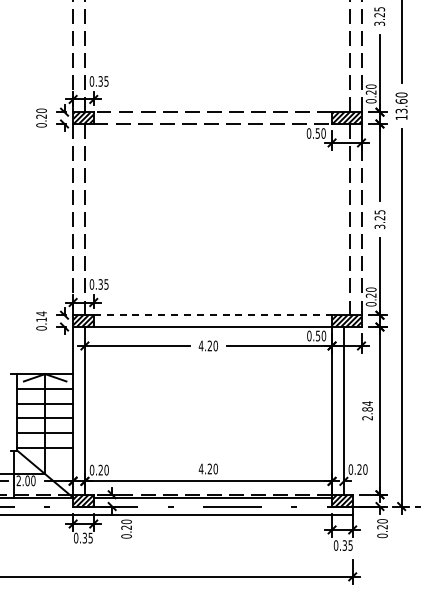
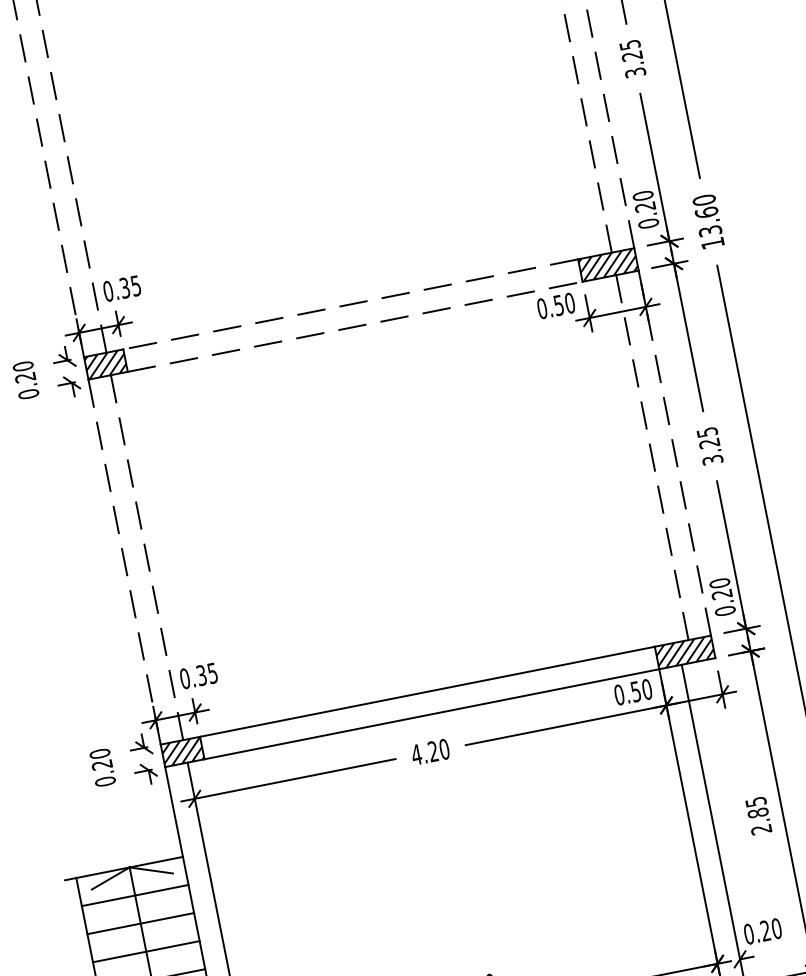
line: (213, 315) -> (428, 692), dashed -> solid
text: (41, 316) -> (100, 758), 0.14 -> 0.20
text: (367, 403) -> (755, 801), 2.84 -> 2.85

